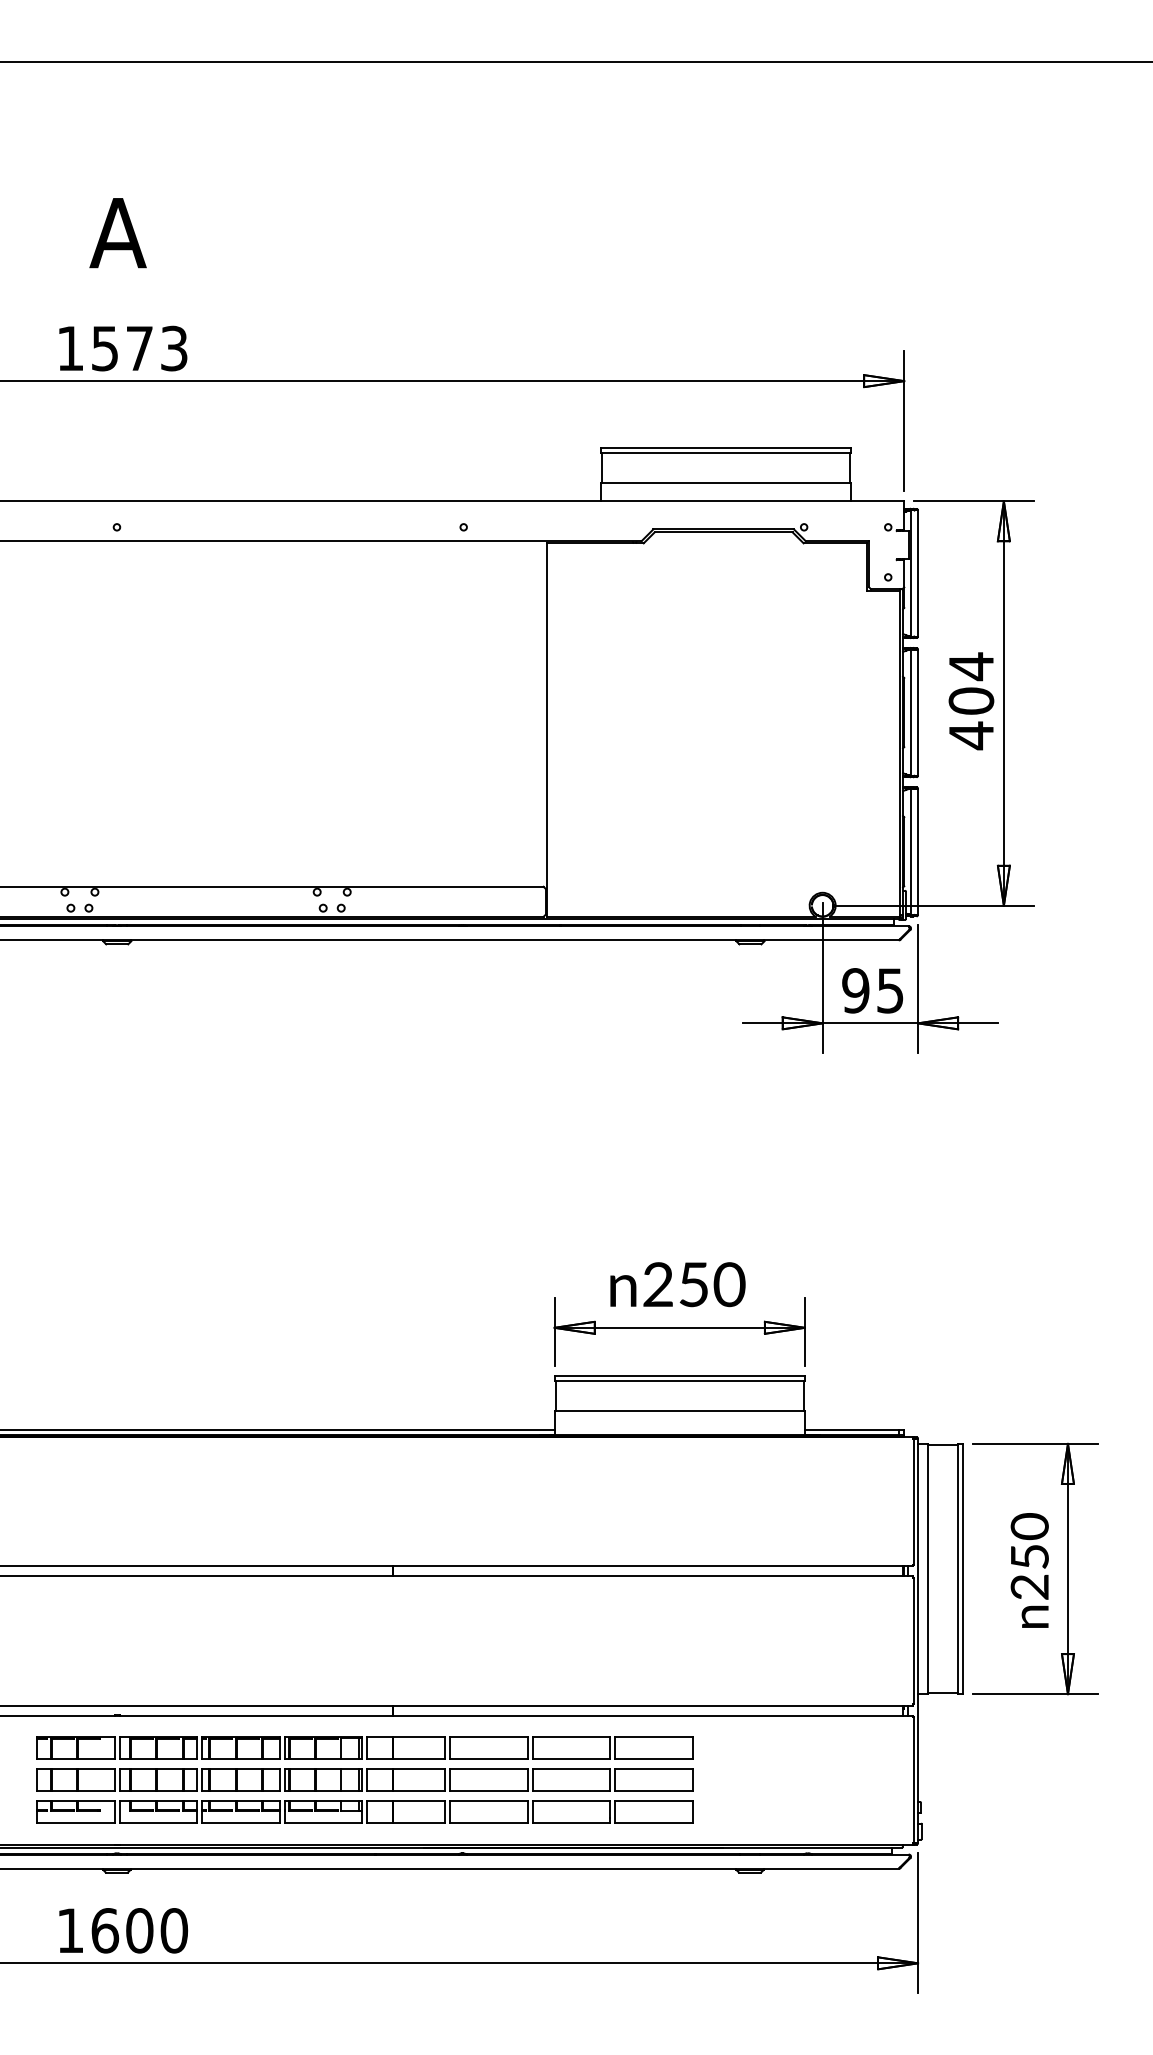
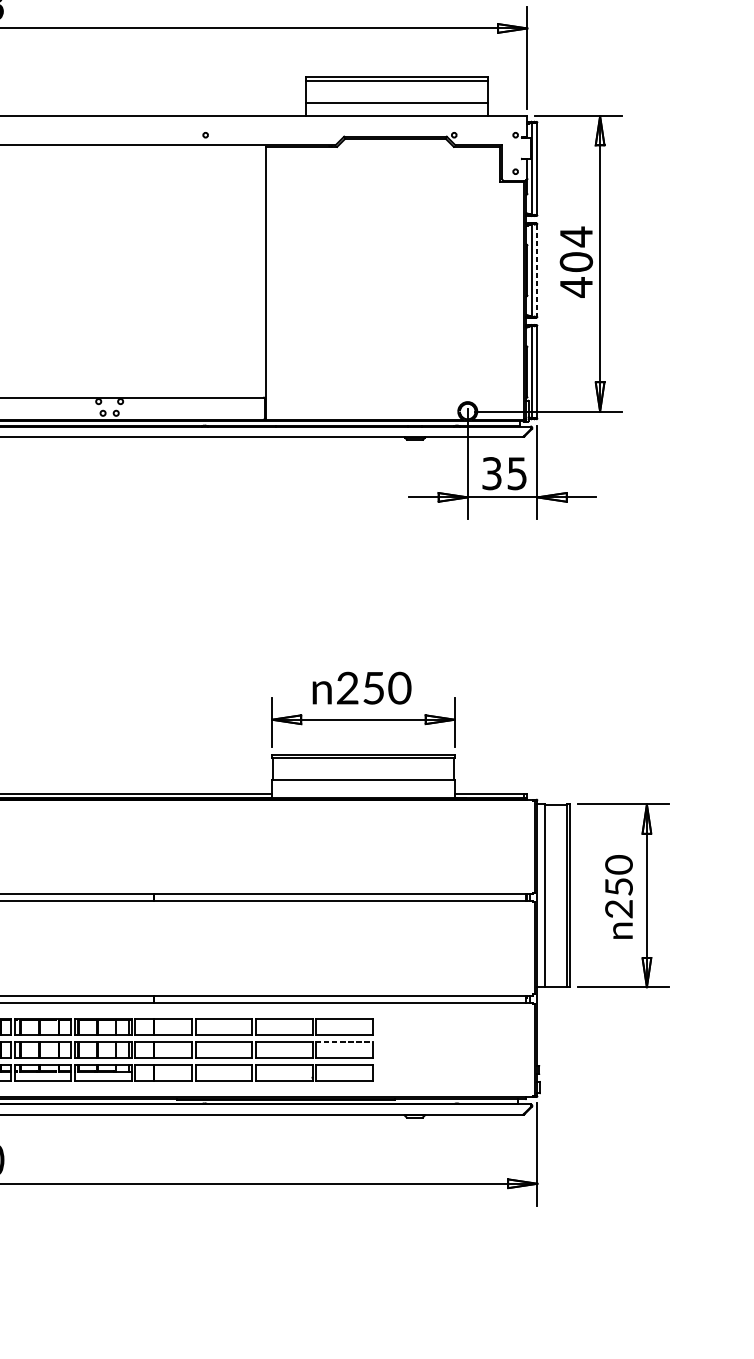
line: (918, 713) -> (537, 271), solid -> dashed
text: (855, 990) -> (491, 473), 95 -> 35
line: (654, 1769) -> (344, 1042), solid -> dashed

